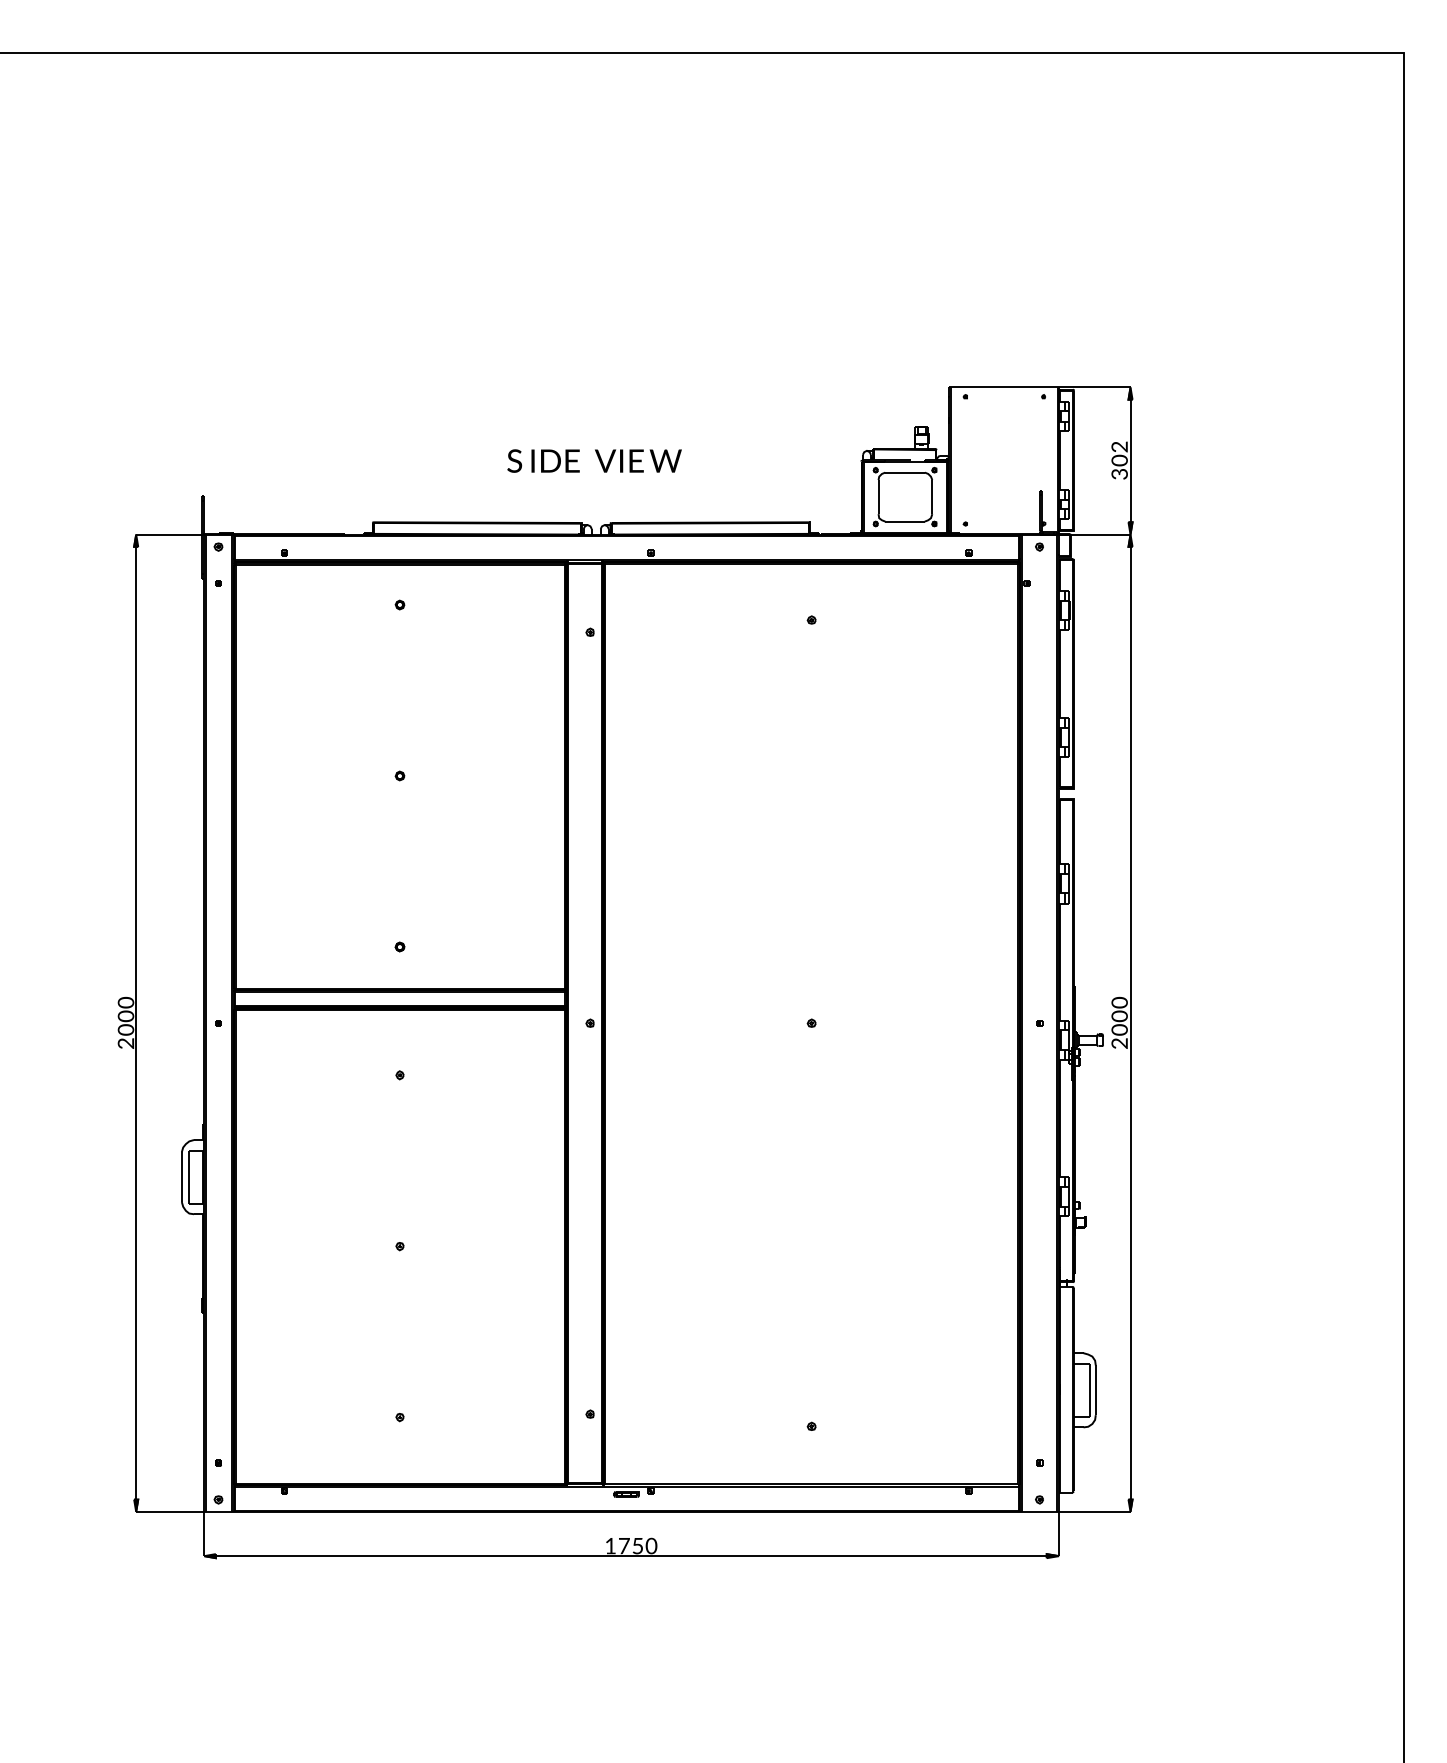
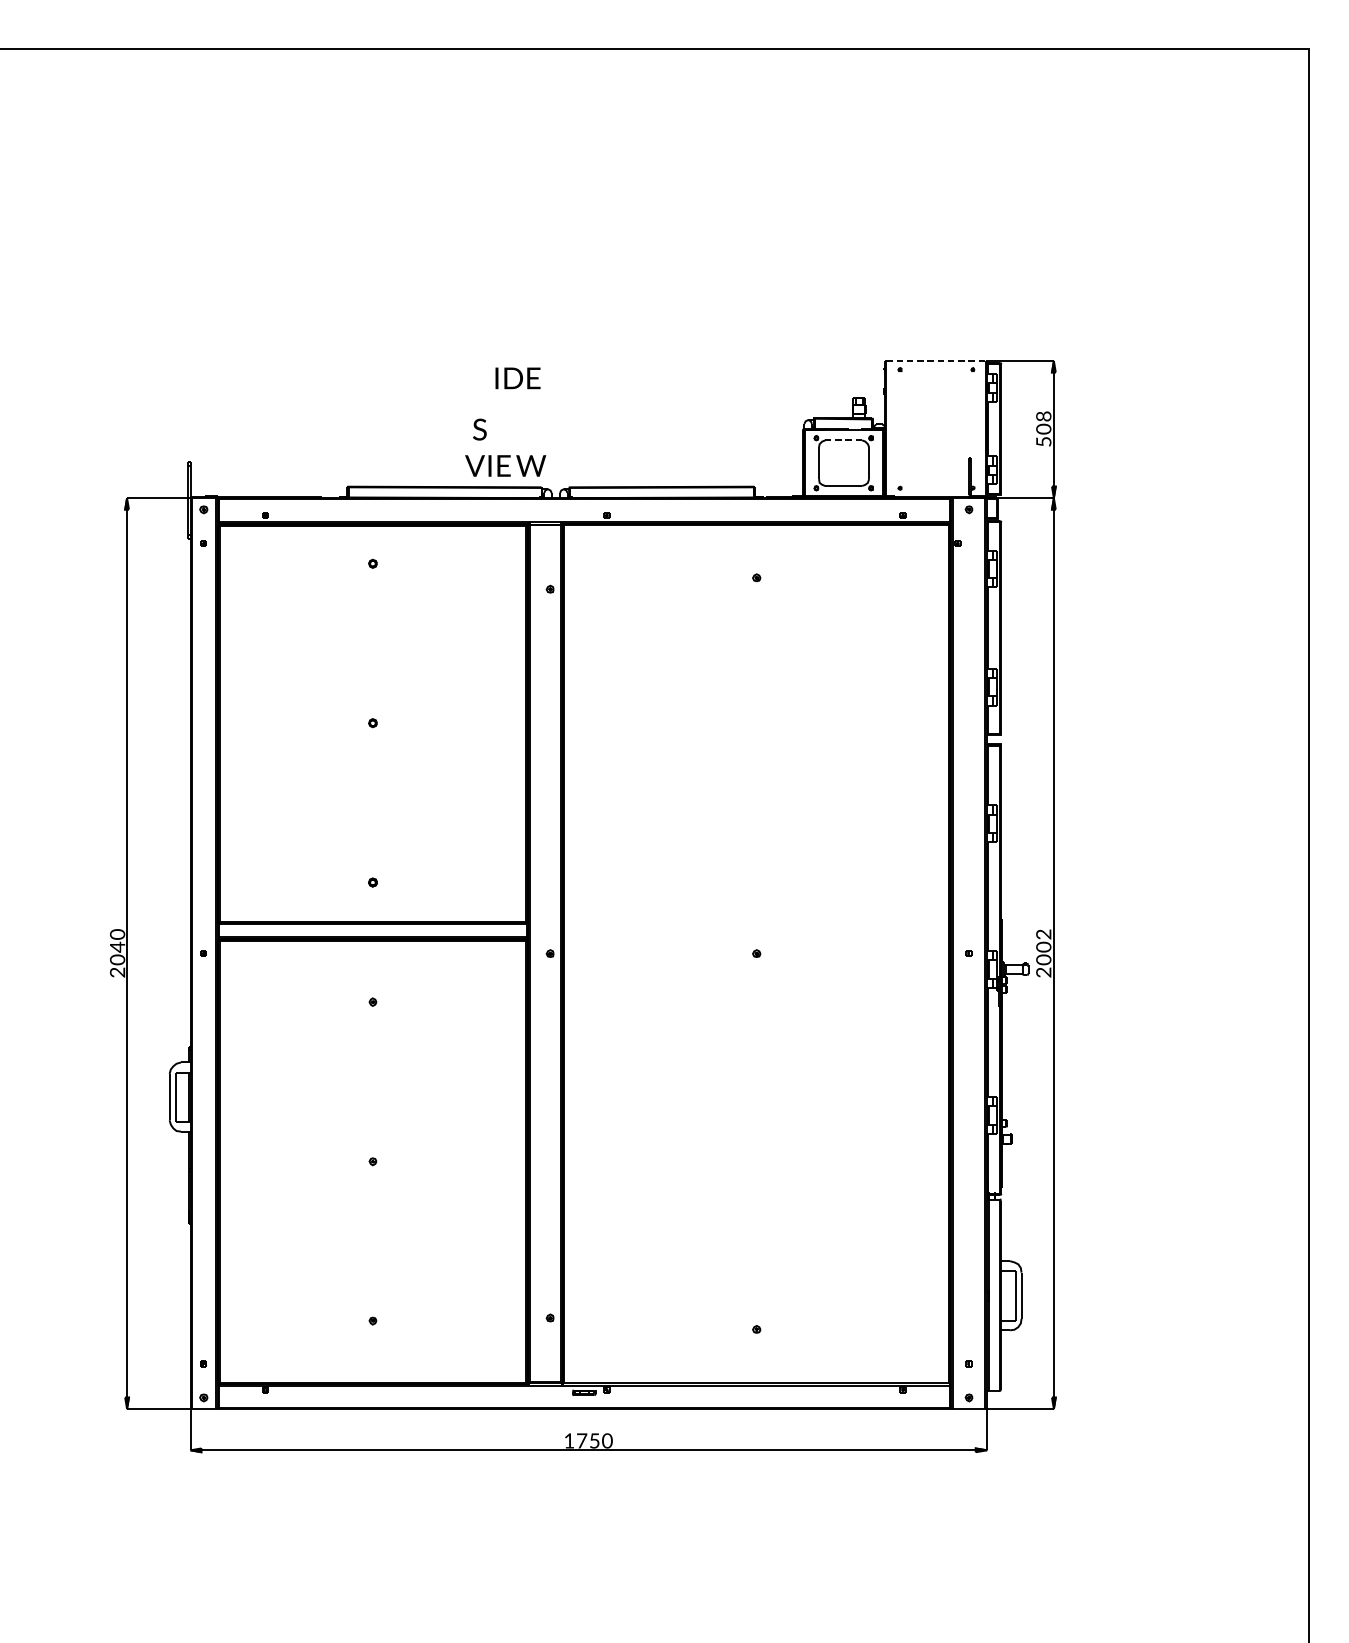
line: (1004, 387) -> (936, 361), solid -> dashed
text: (1120, 446) -> (1044, 416), 2 -> 8
text: (555, 460) -> (517, 377), moved
text: (638, 460) -> (505, 465), moved
line: (905, 472) -> (844, 440), solid -> dashed
text: (1119, 474) -> (1043, 442), 3 -> 5
text: (1119, 1002) -> (1043, 934), 0 -> 2
text: (125, 1016) -> (117, 947), 0 -> 4

